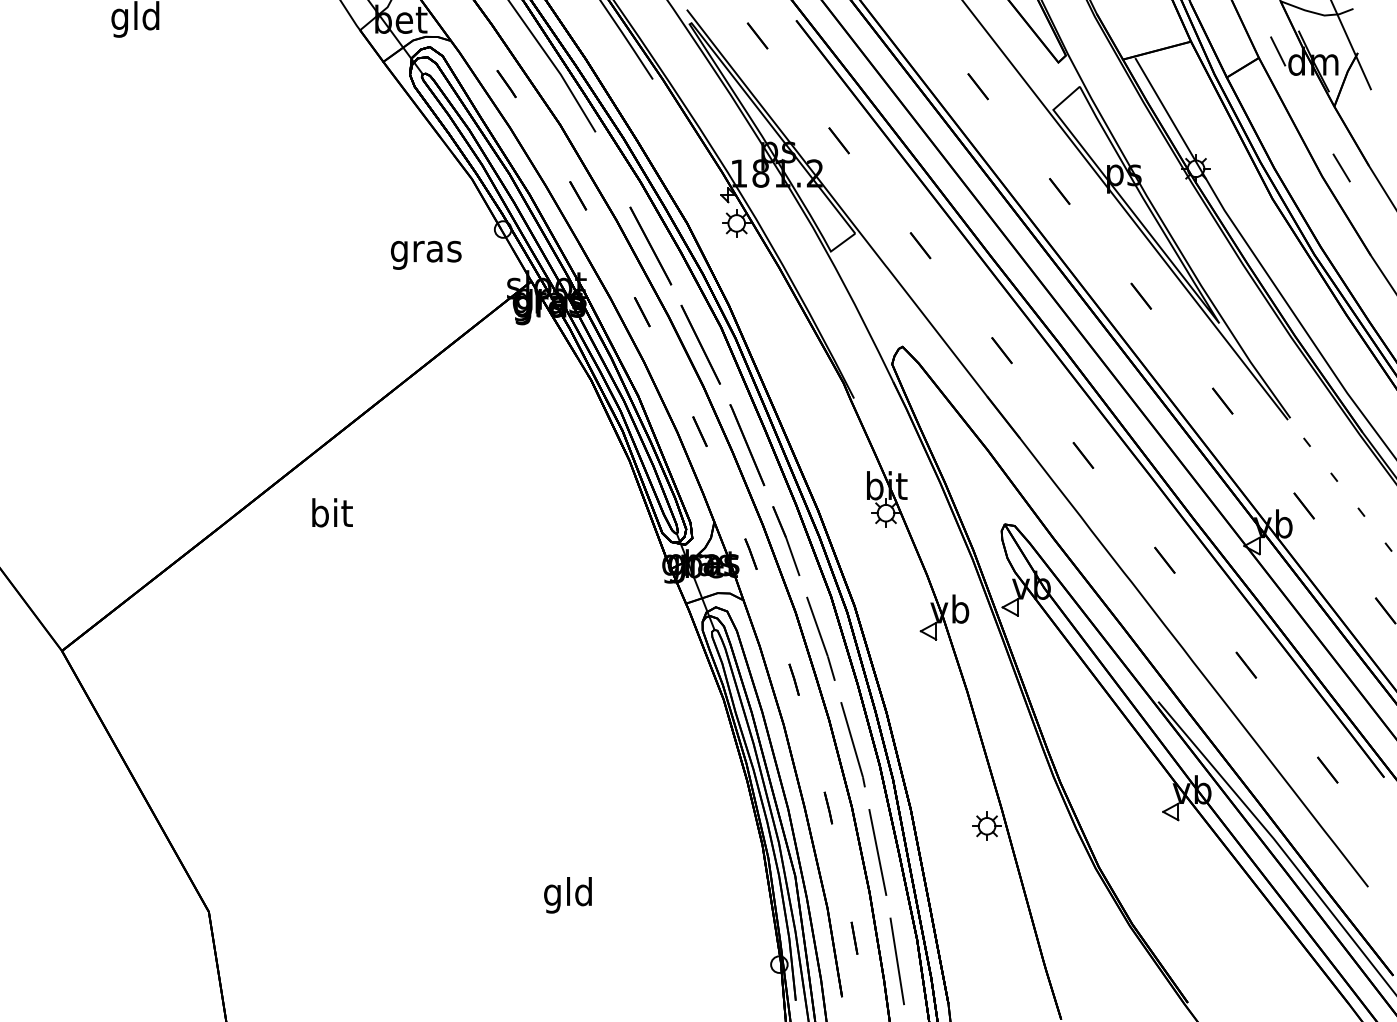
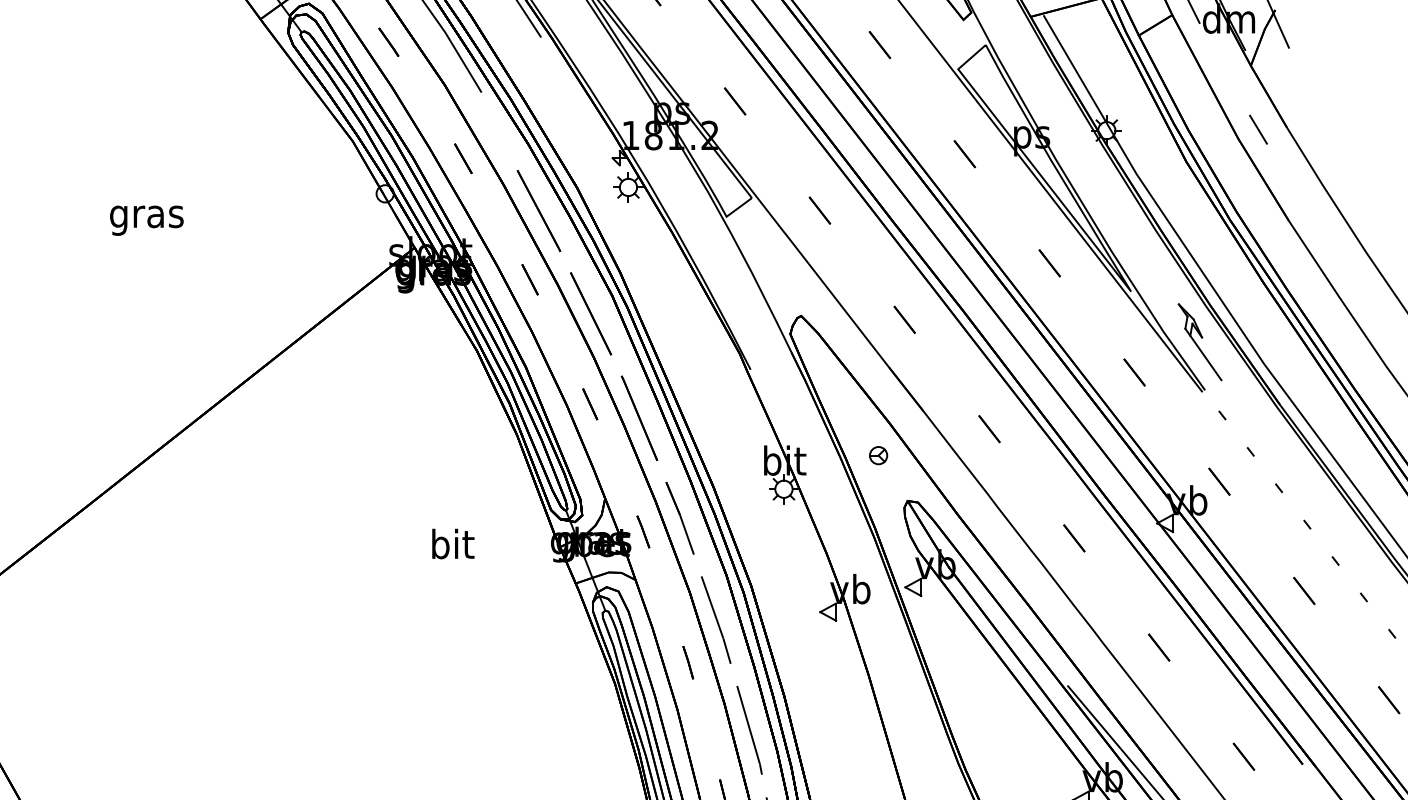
text: (426, 254) -> (147, 219), moved
part: (1285, 371) -> (1199, 341), added
part: (976, 480) -> (878, 455), added
text: (332, 512) -> (453, 543), moved

